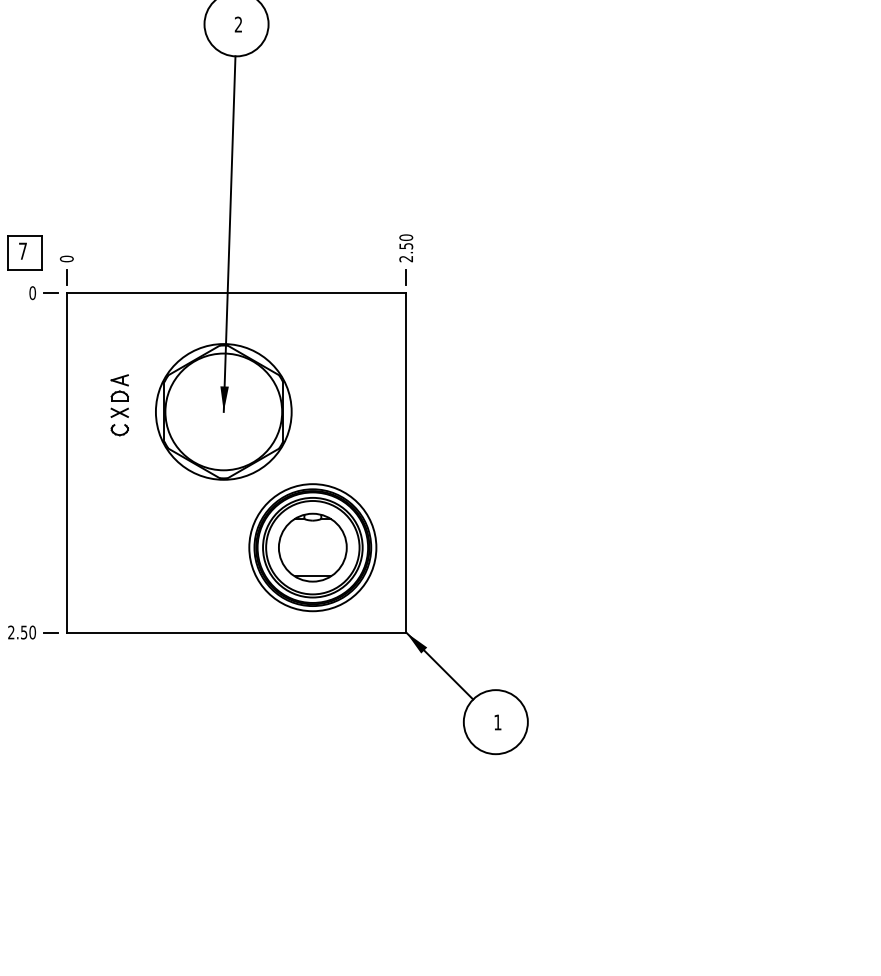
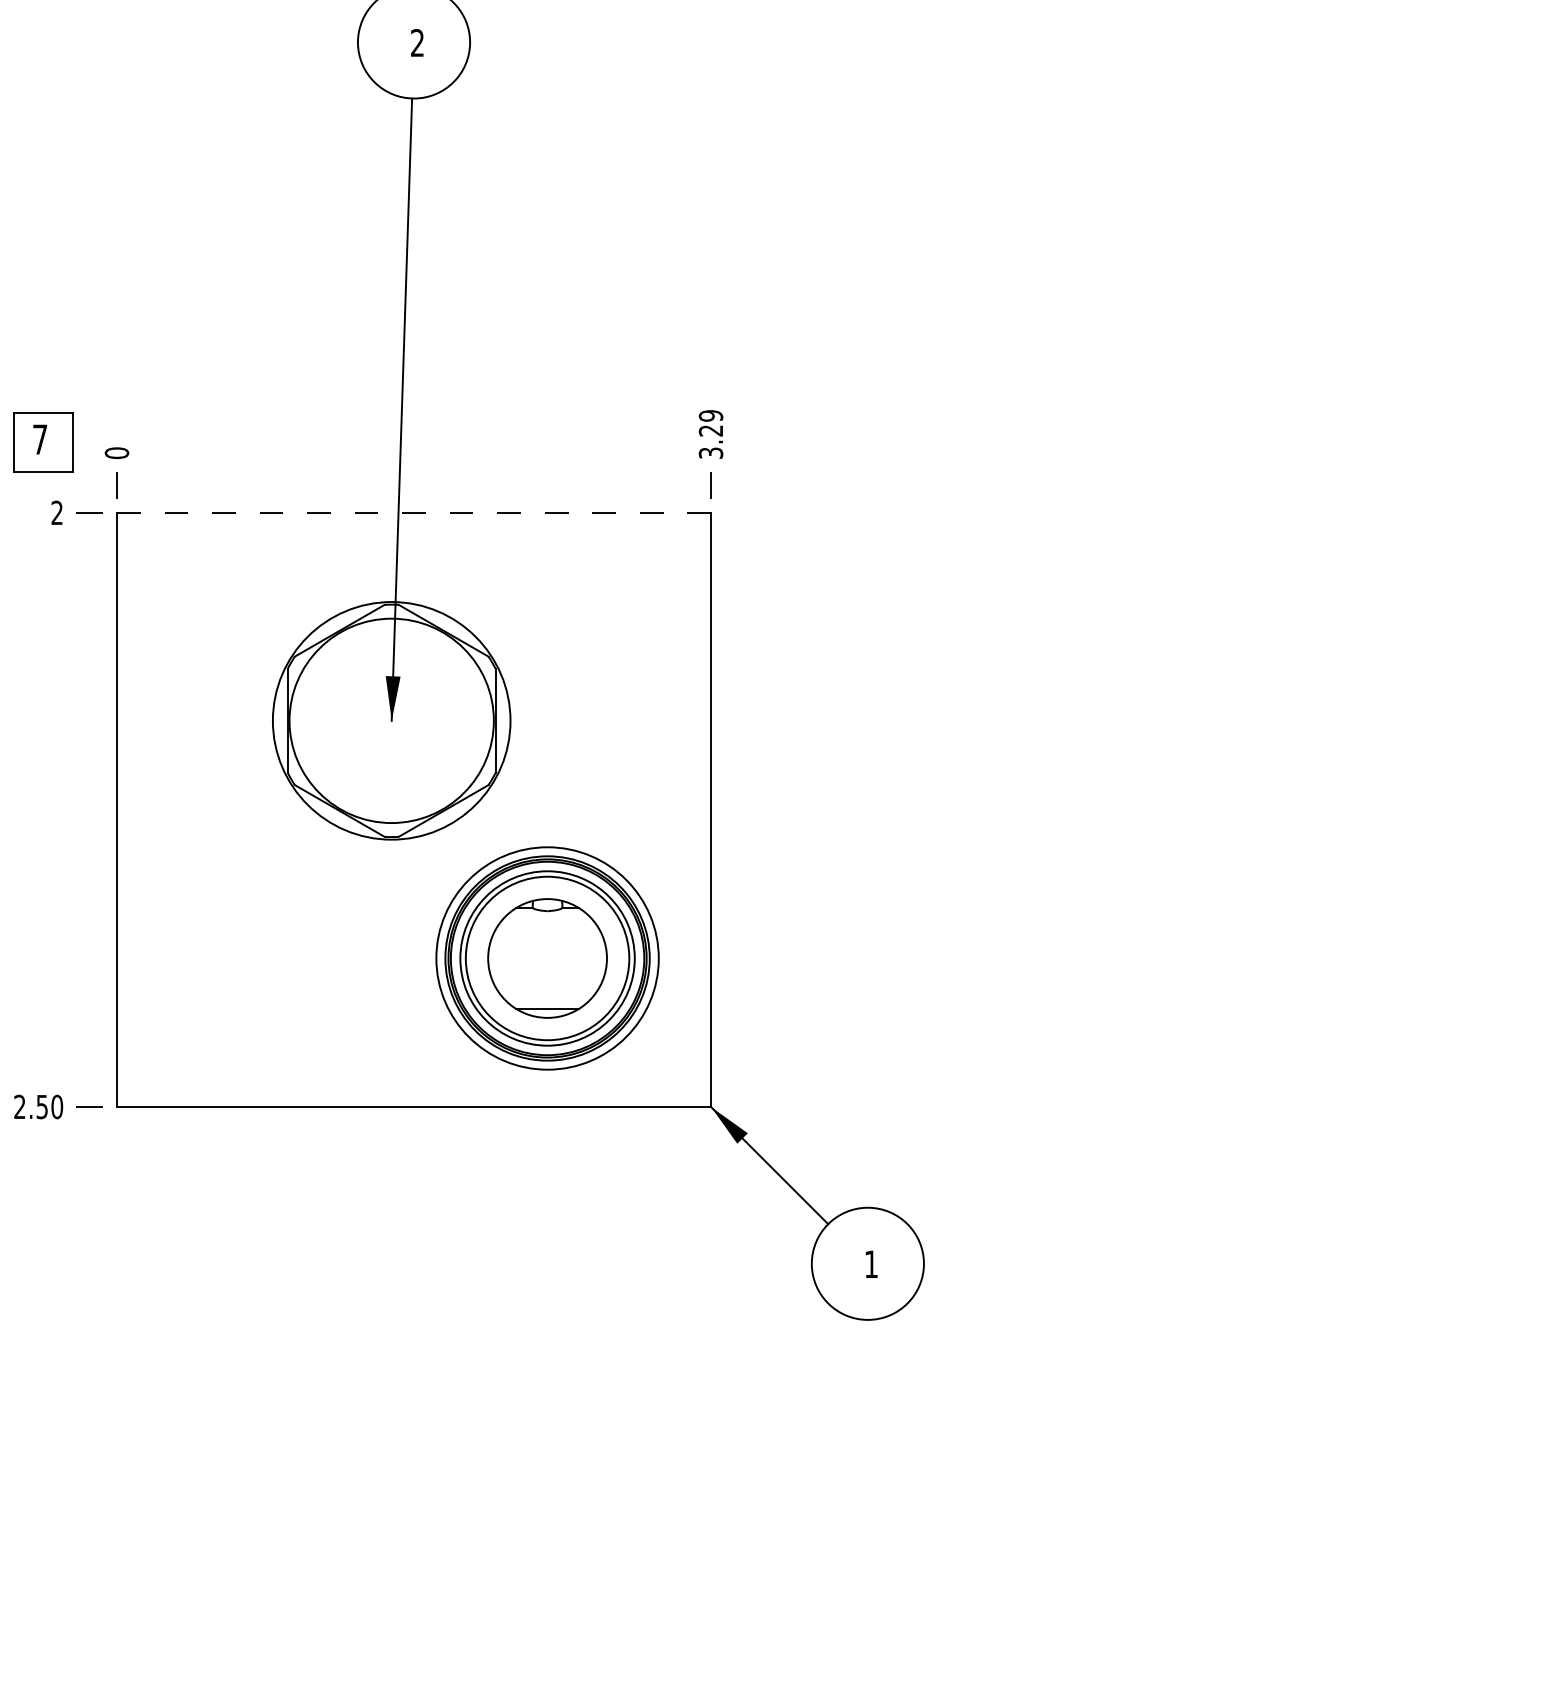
text: (406, 248) -> (711, 434), 2.50 -> 3.29
text: (32, 293) -> (56, 513), 0 -> 2
line: (236, 293) -> (413, 513), solid -> dashed
part: (119, 405) -> (209, 709), removed

